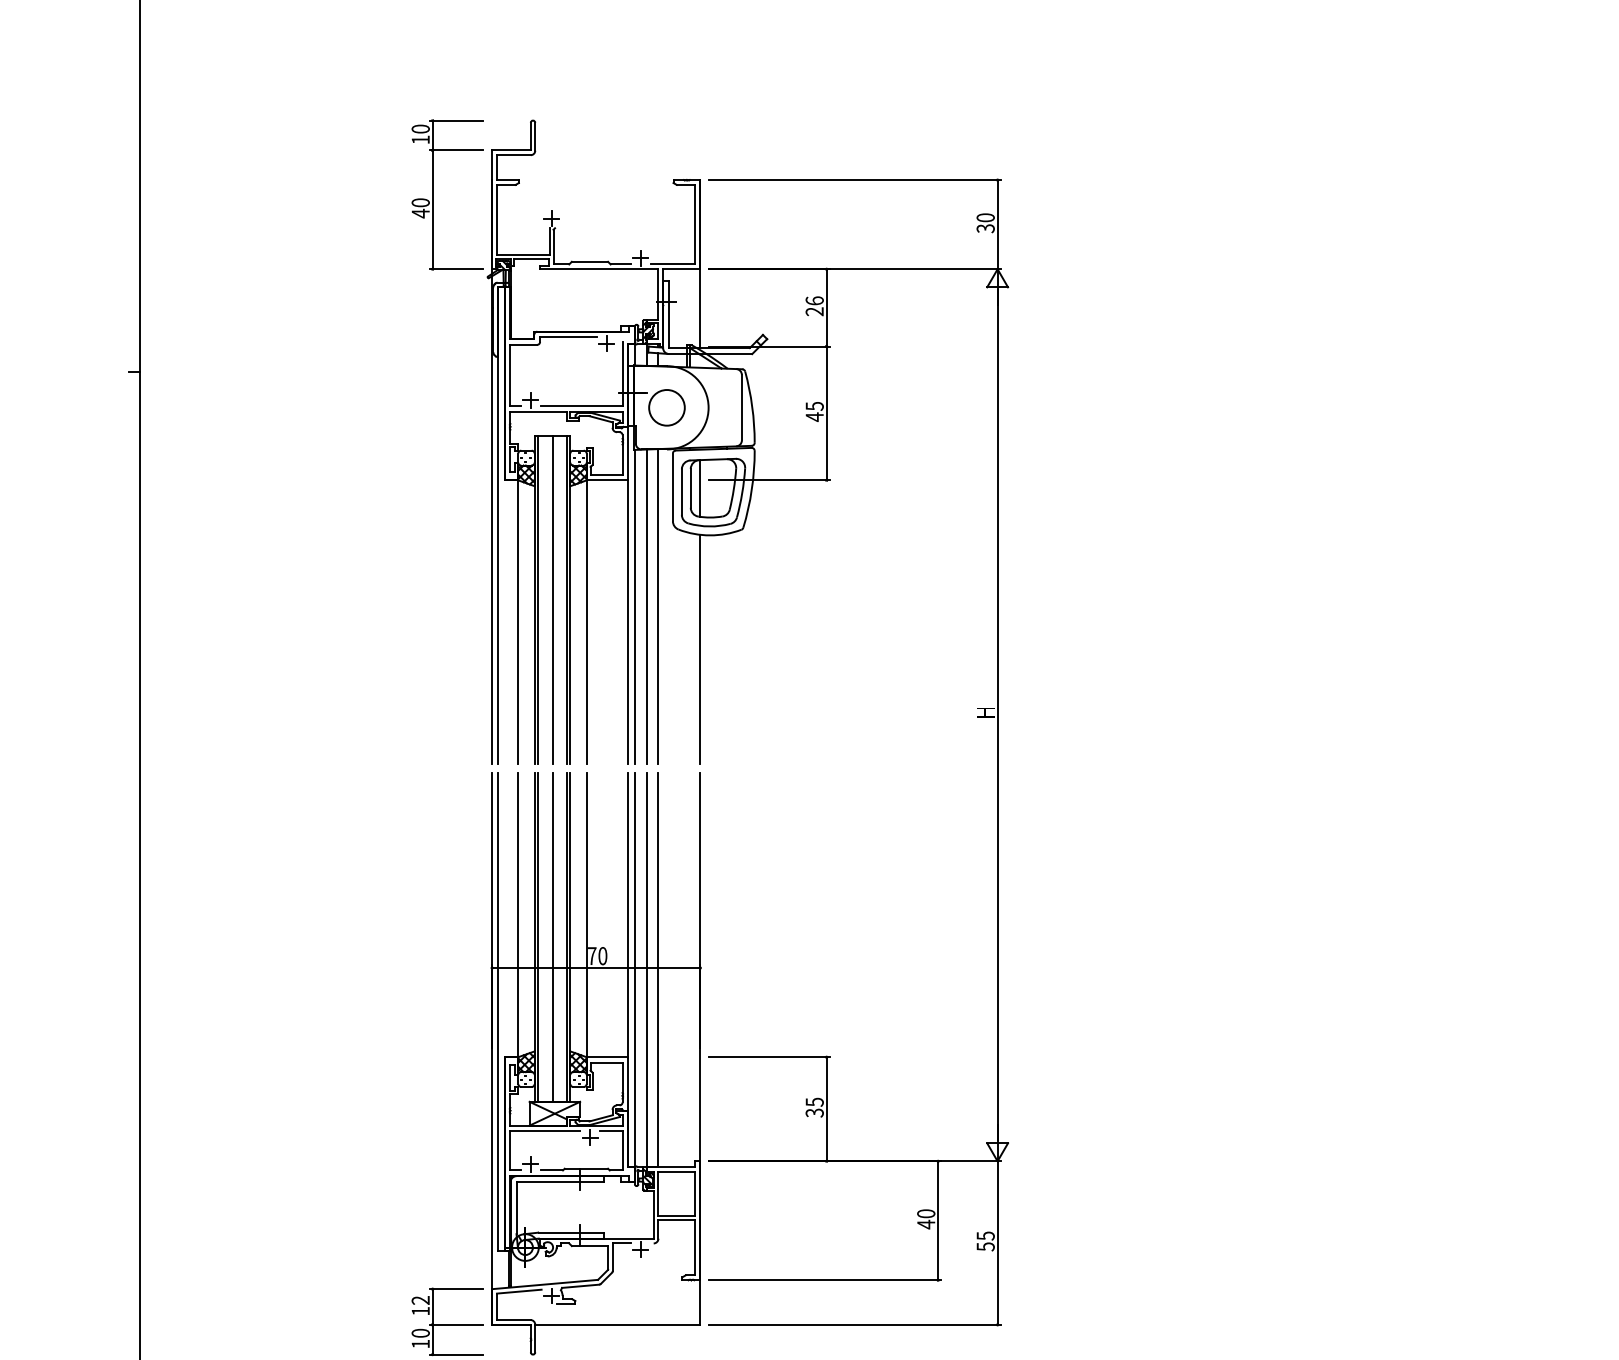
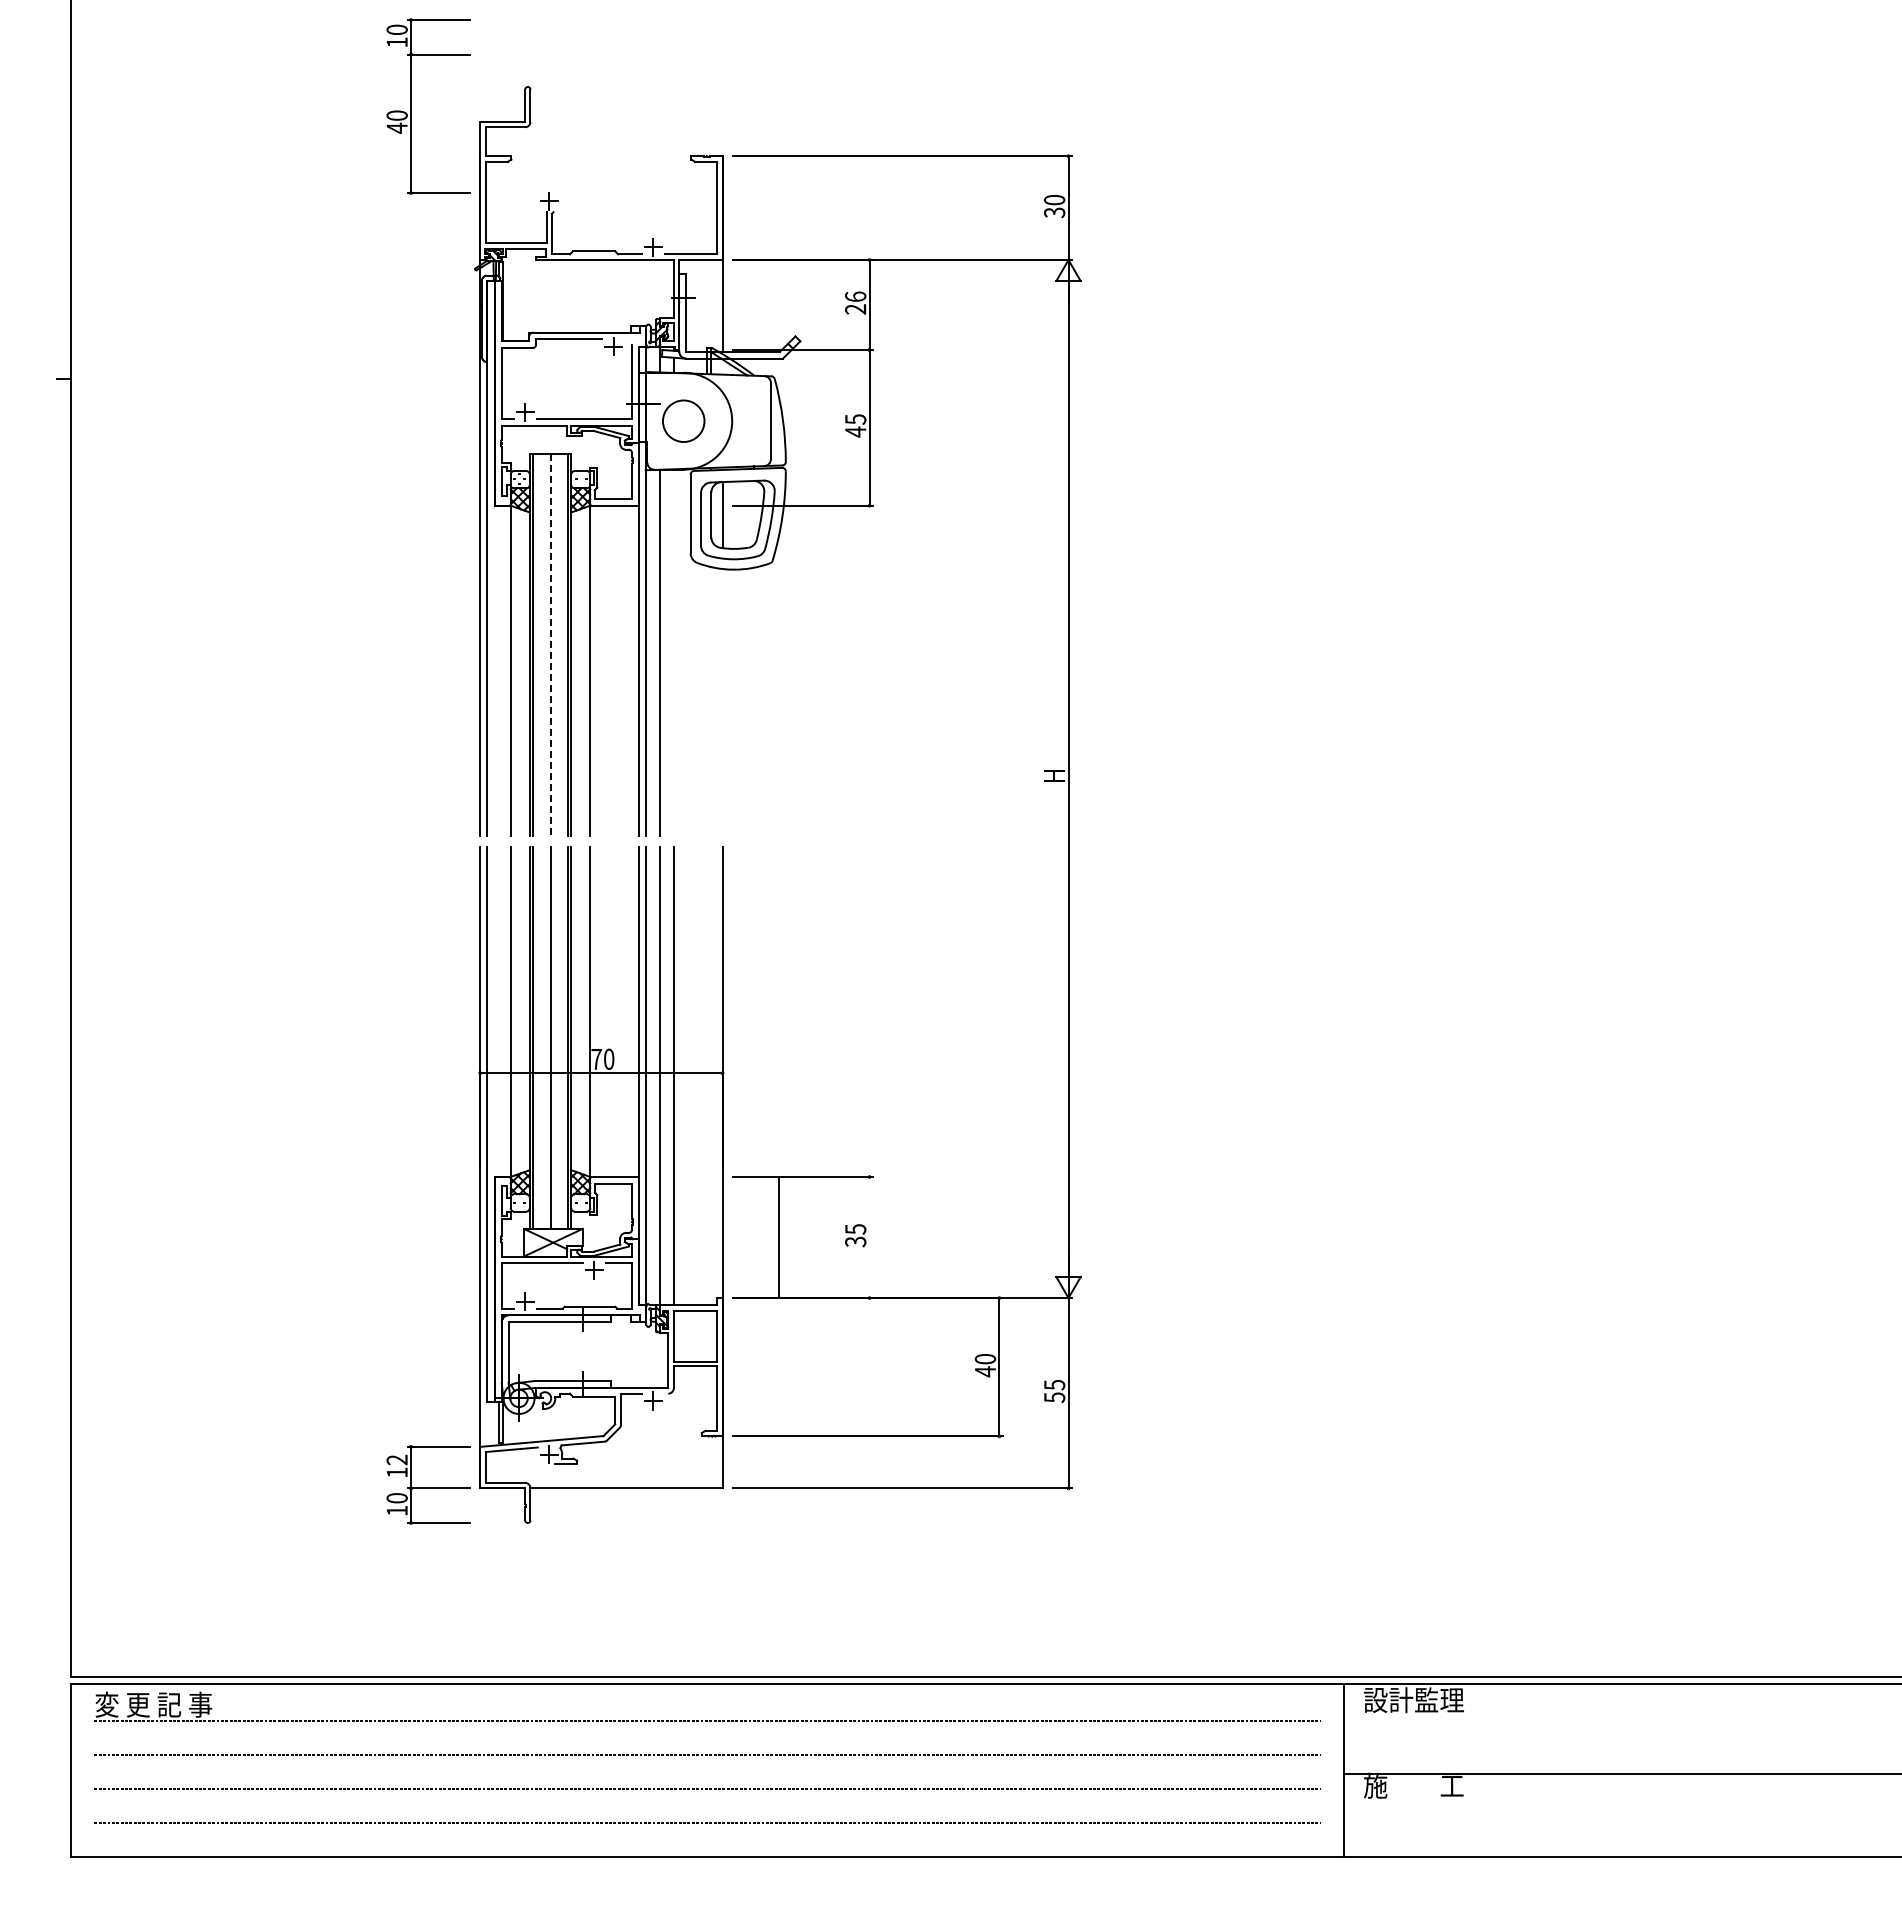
part: (433, 194) -> (411, 106), moved
line: (552, 600) -> (550, 645), solid -> dashed
line: (658, 606) -> (673, 652), removed
line: (700, 649) -> (722, 702), removed
line: (826, 1109) -> (778, 1237), moved

